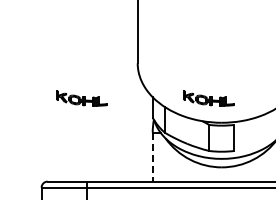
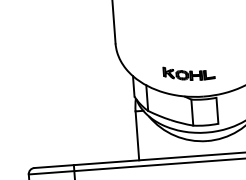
part: (81, 98) -> (62, 82), removed
line: (152, 157) -> (137, 136), dashed -> solid

